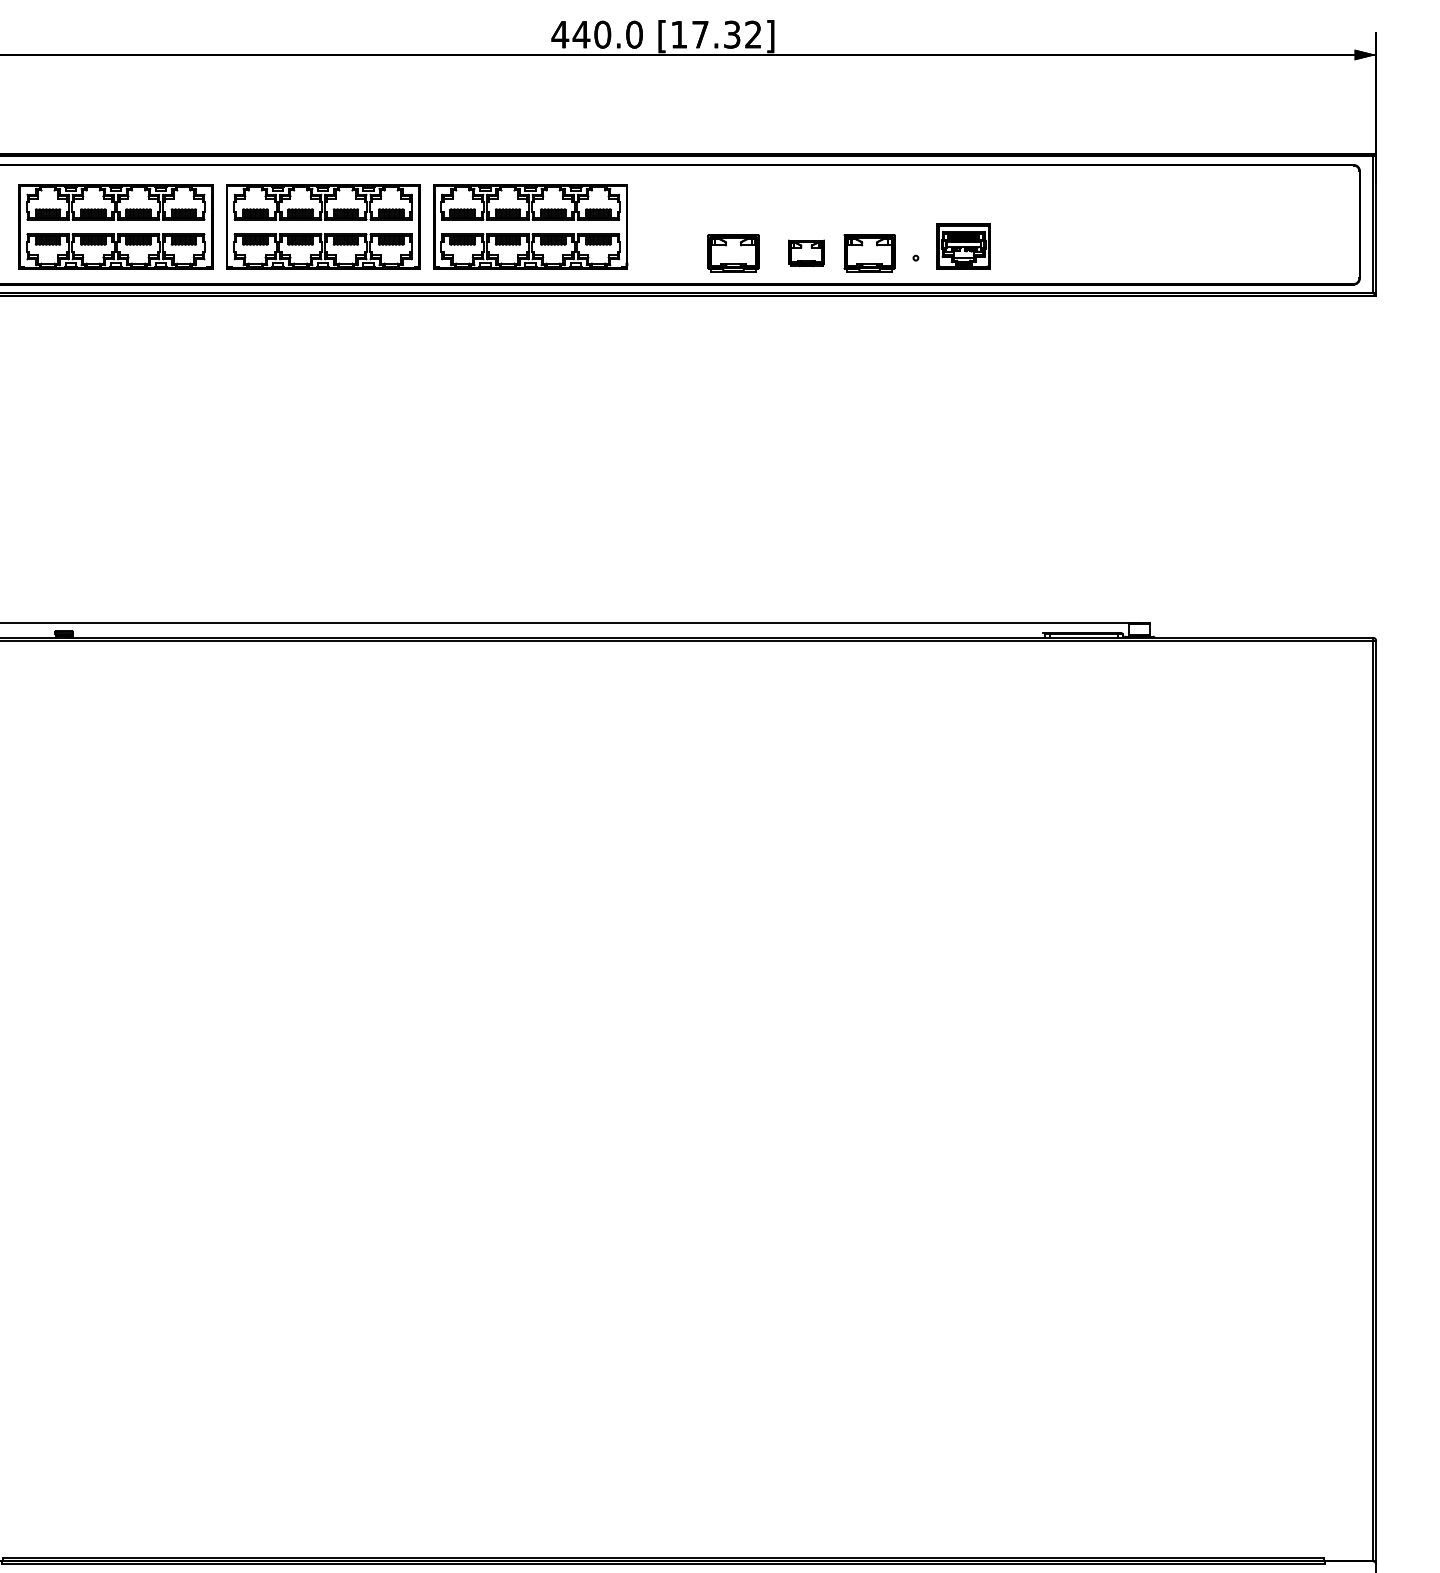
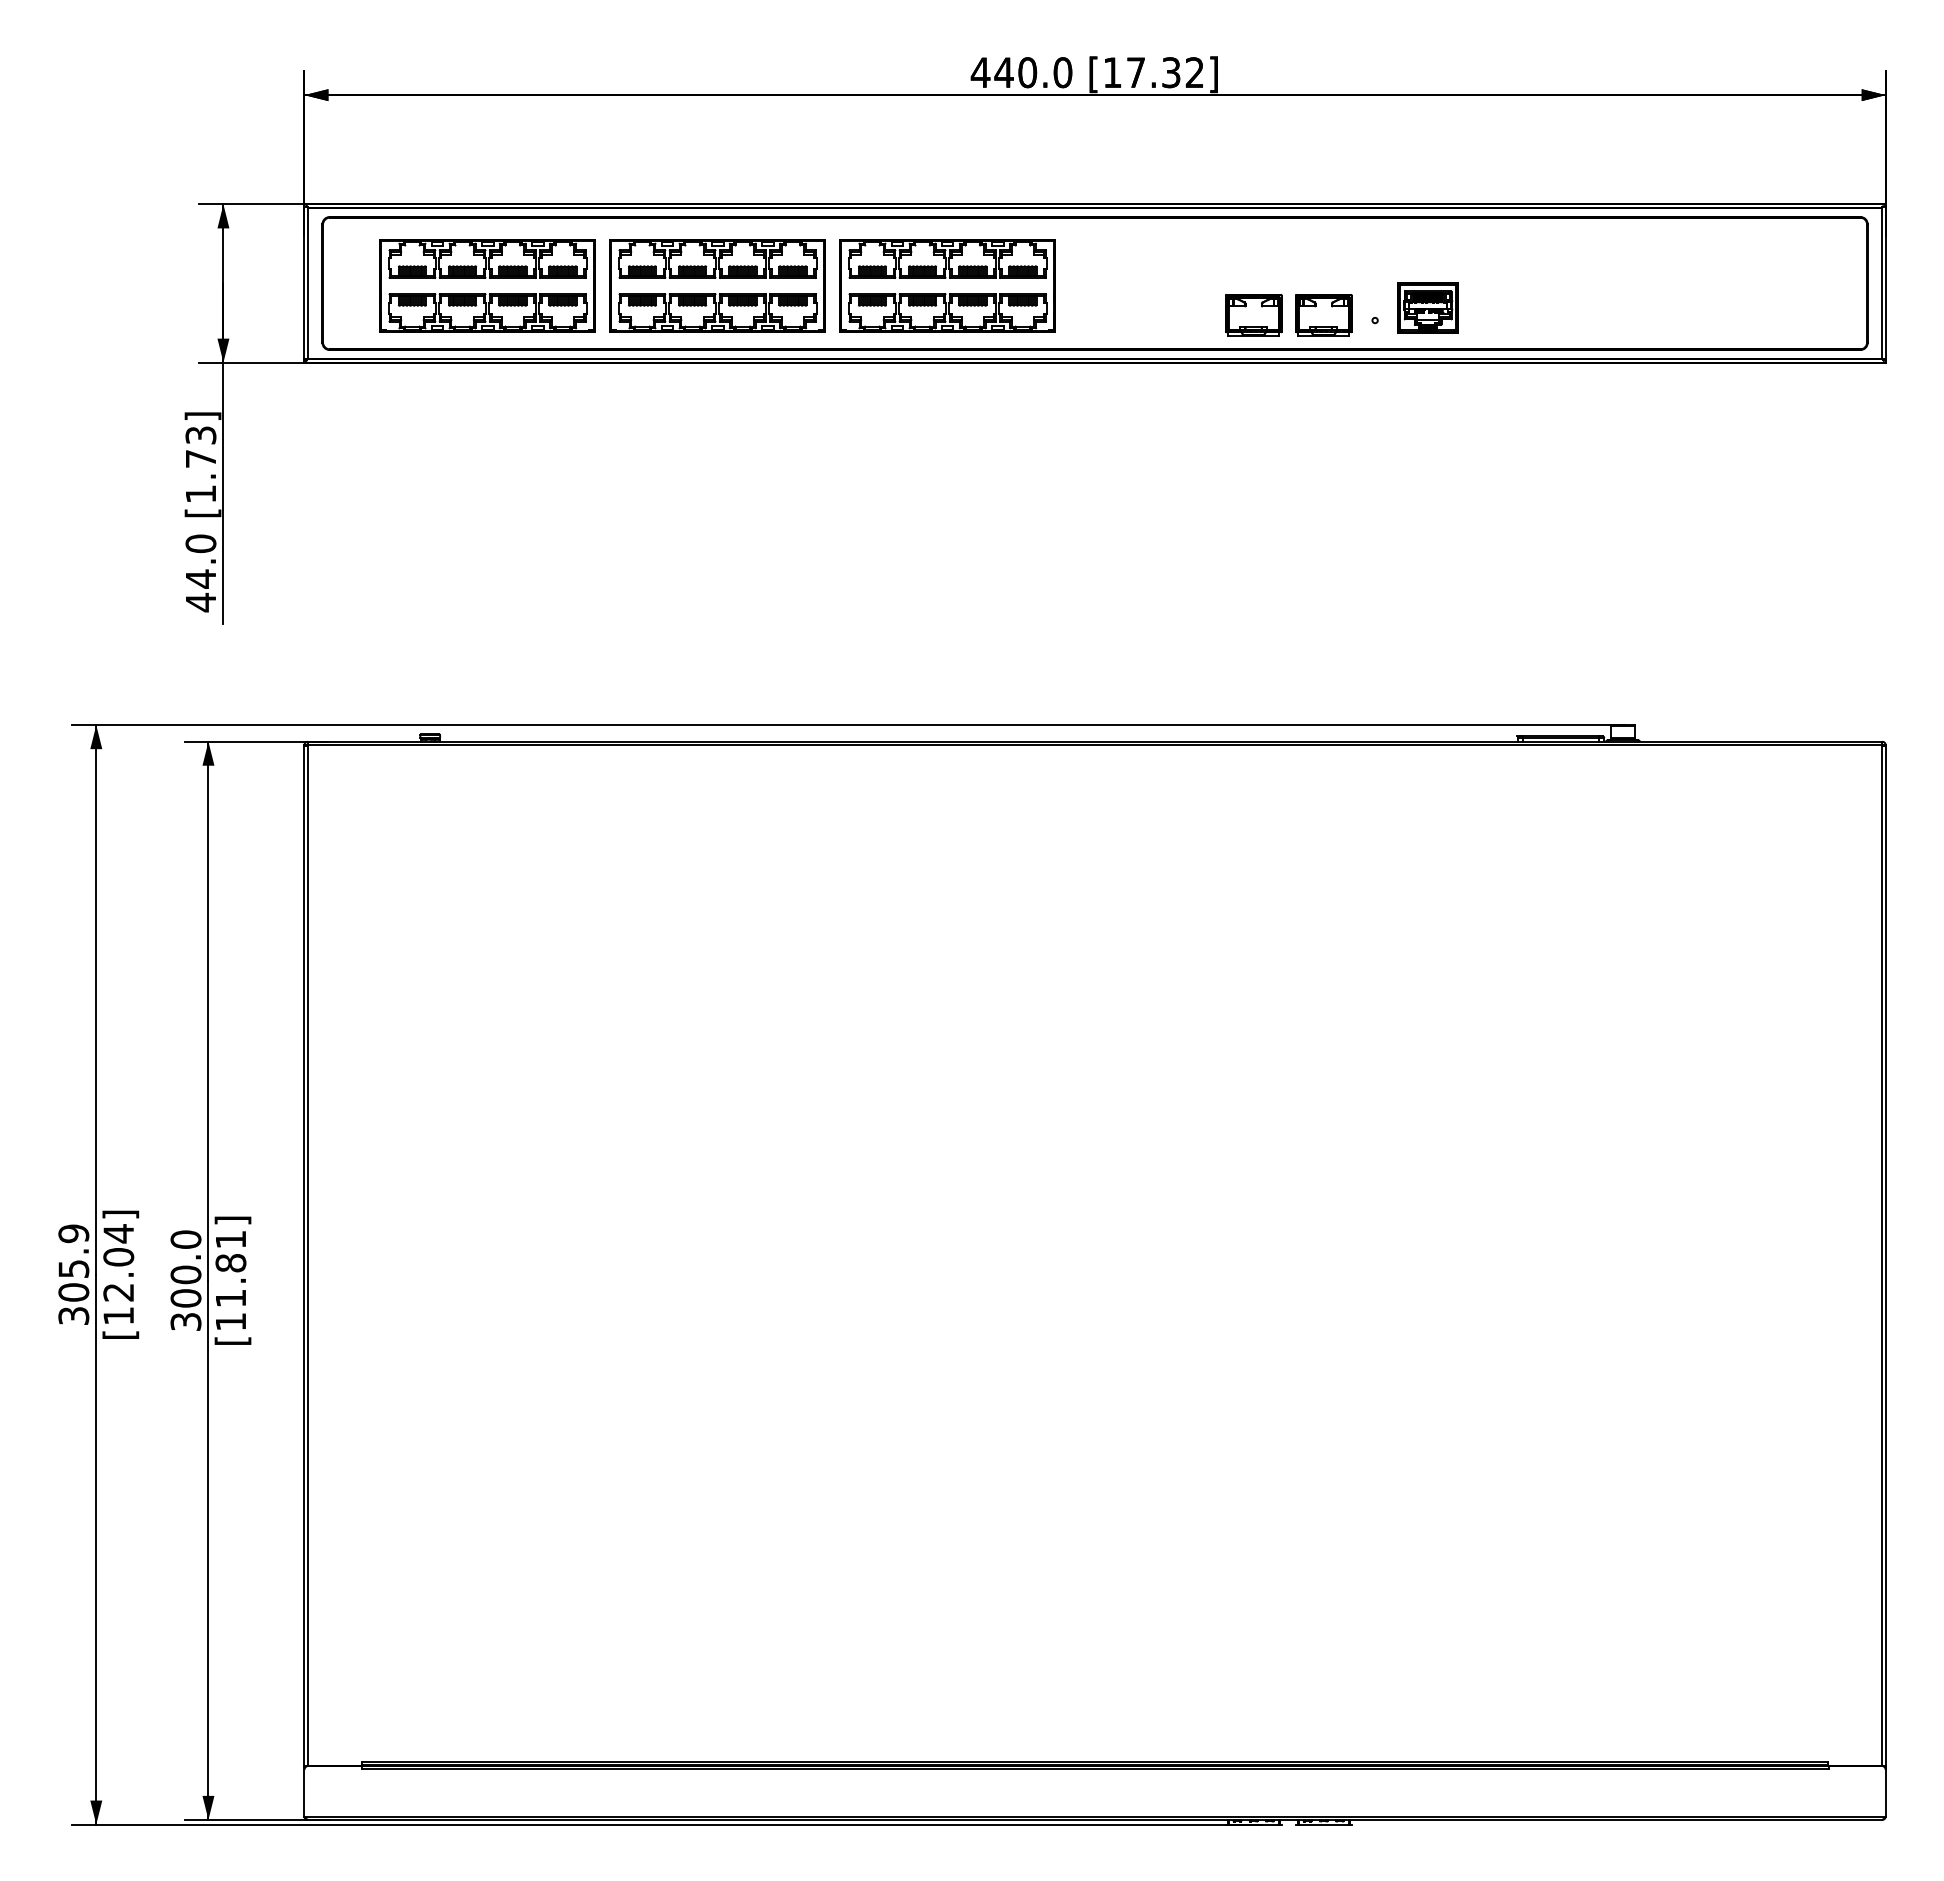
part: (733, 253) -> (1172, 315), removed
part: (806, 253) -> (1253, 315), size x1.43

